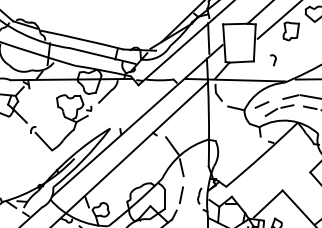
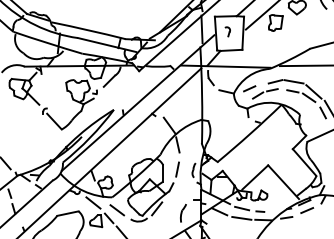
part: (272, 59) -> (227, 31), moved

